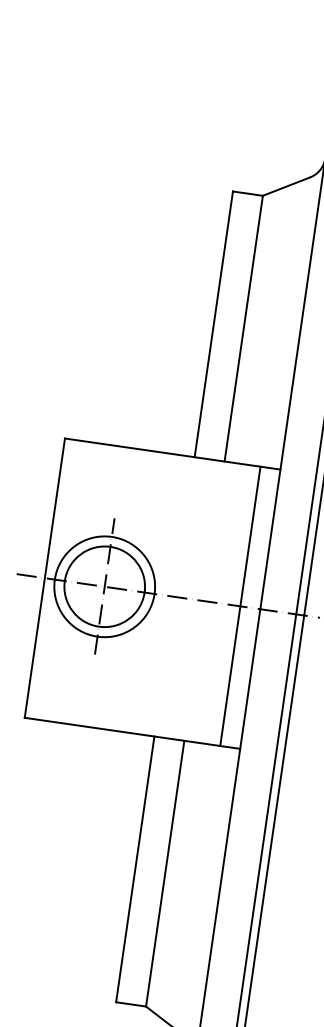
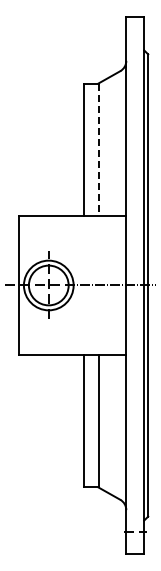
line: (243, 330) -> (98, 150), solid -> dashed
line: (240, 606) -> (116, 285), removed

